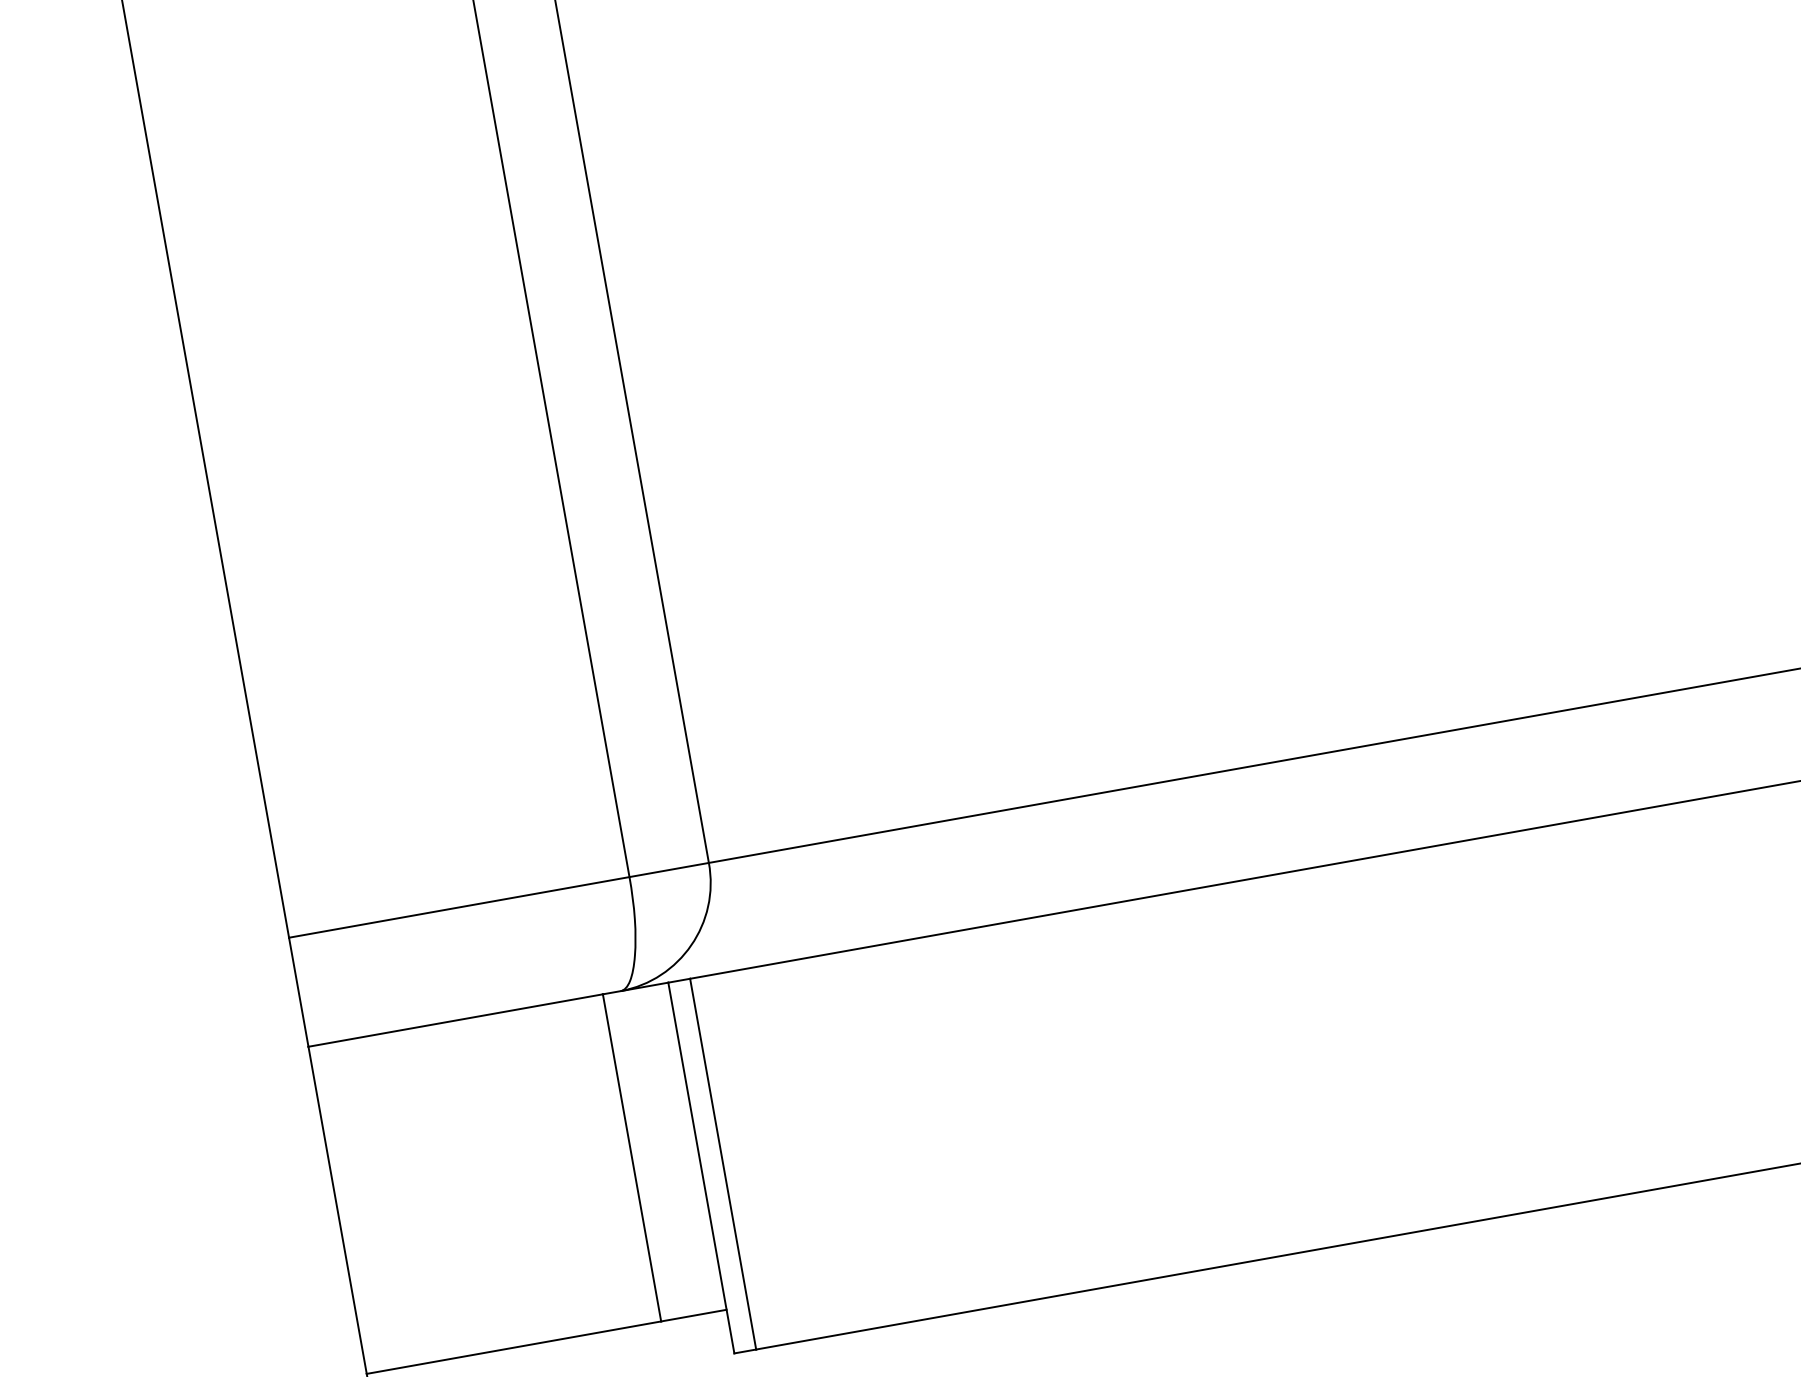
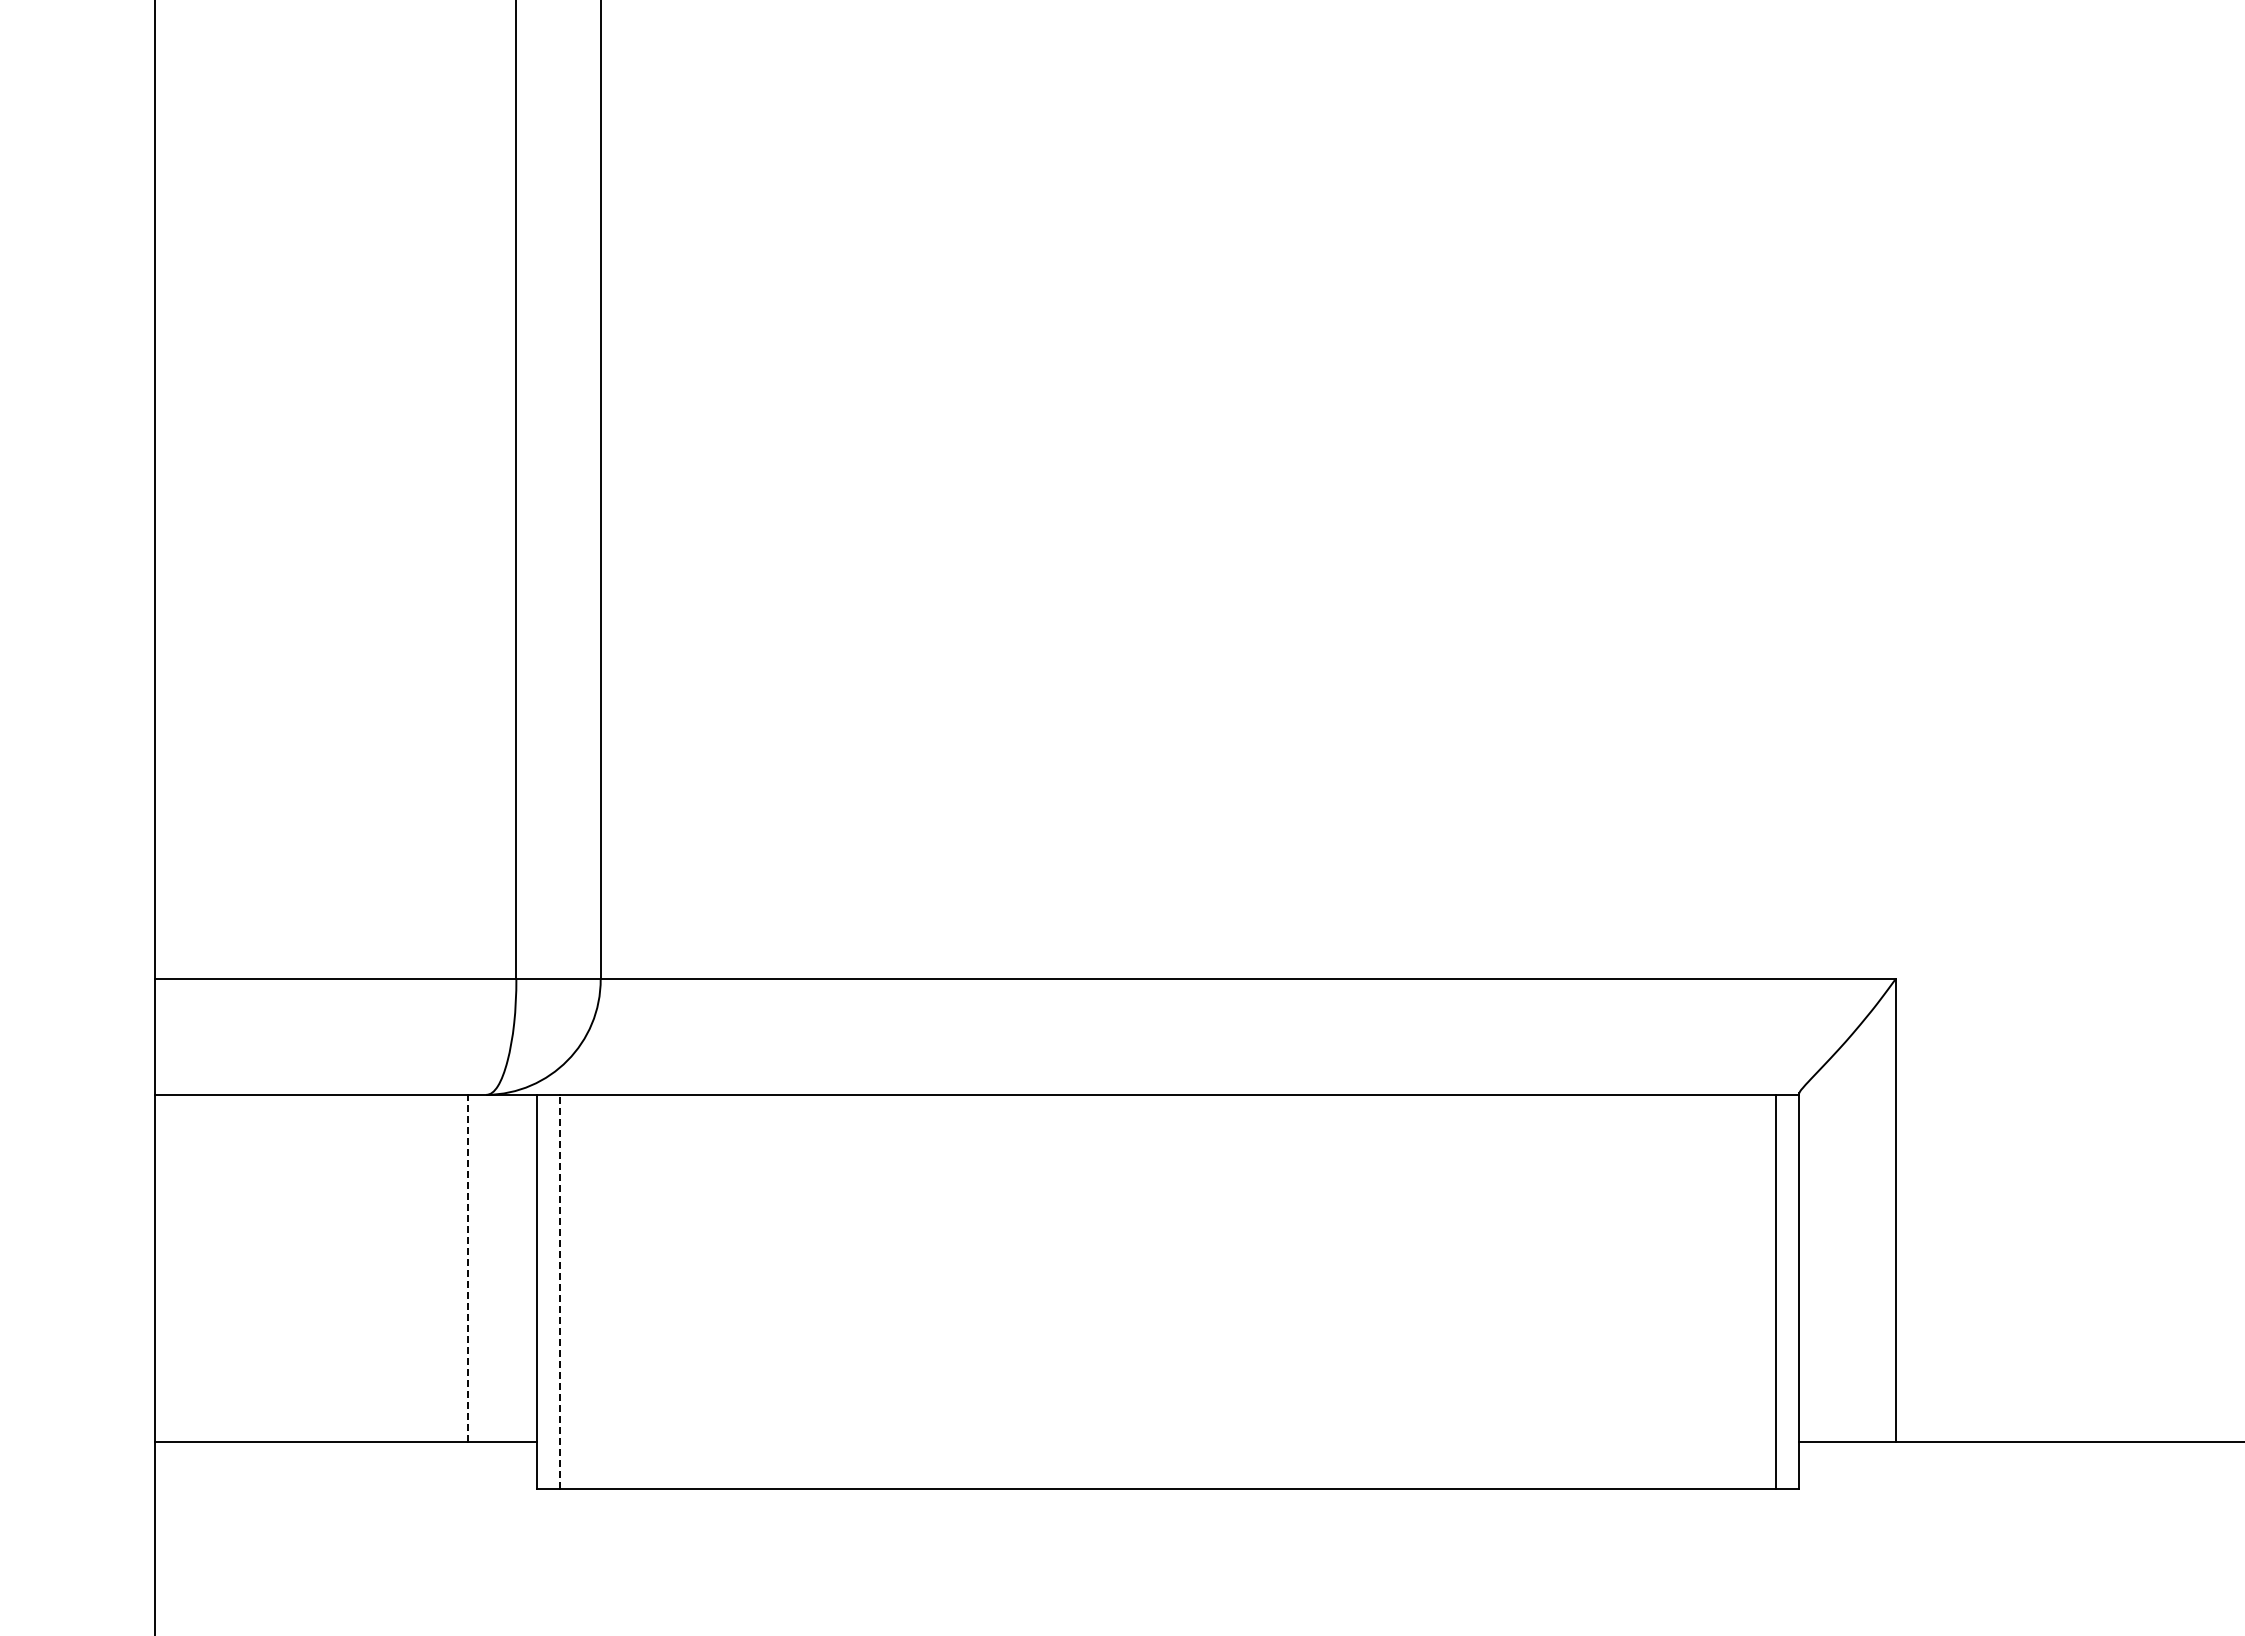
line: (632, 1157) -> (467, 1268), solid -> dashed
line: (723, 1163) -> (560, 1291), solid -> dashed

